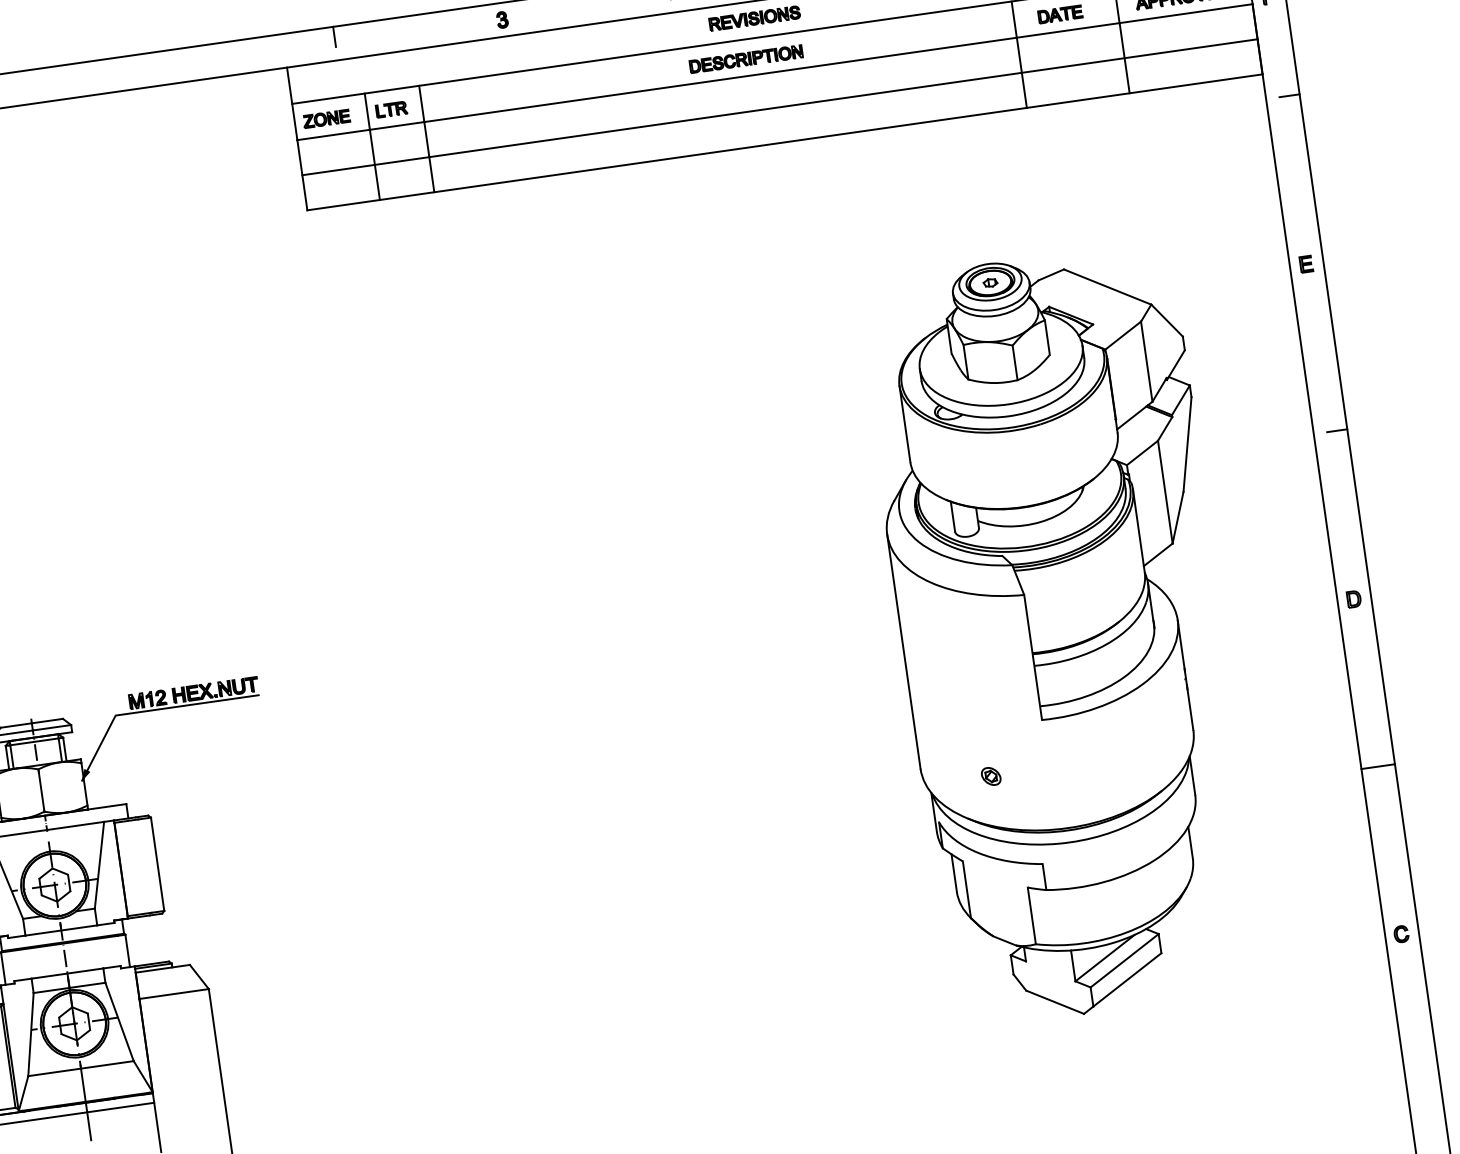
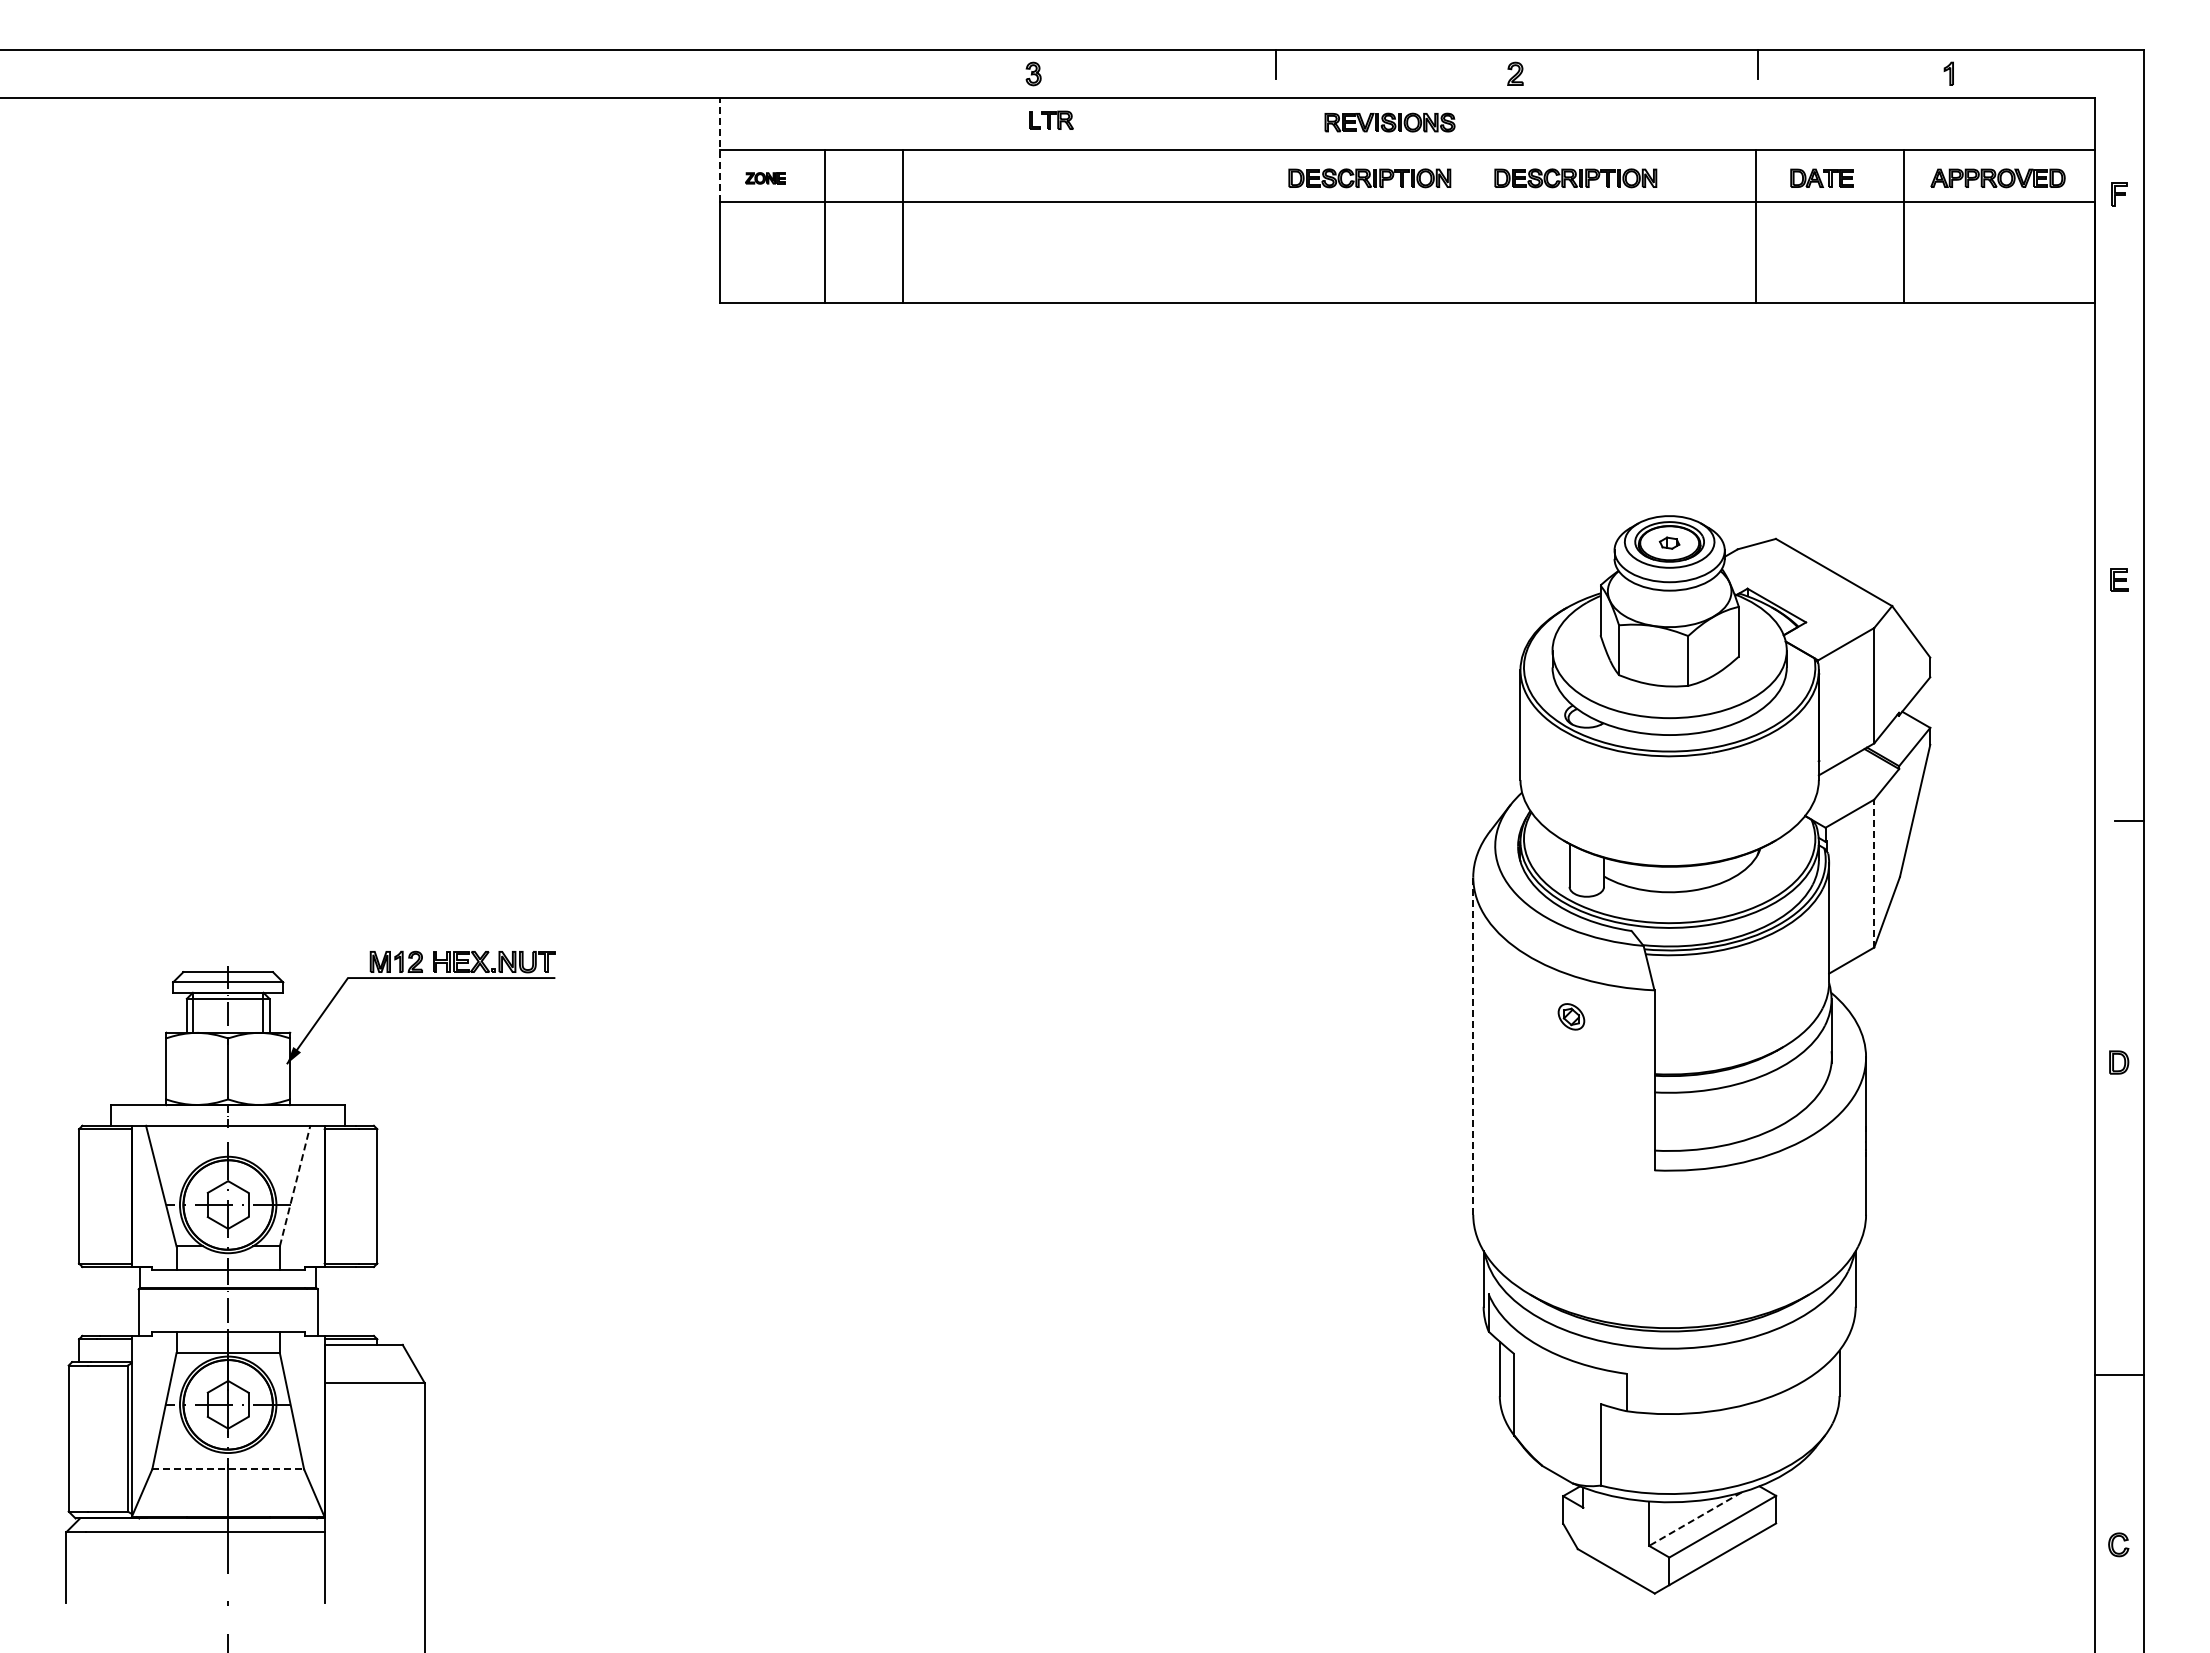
line: (334, 36) -> (793, 63), removed
part: (889, 38) -> (1575, 178), added
line: (1289, 96) -> (2128, 339), removed
line: (292, 103) -> (720, 149), solid -> dashed
line: (779, 106) -> (1407, 252), removed
part: (391, 109) -> (1051, 119), moved
part: (326, 119) -> (765, 178), size x0.6
line: (1165, 492) -> (1874, 873), solid -> dashed
line: (904, 651) -> (1473, 1046), solid -> dashed
line: (1378, 766) -> (2119, 1374), moved
part: (991, 776) -> (1571, 1016), moved
line: (99, 864) -> (295, 1185), solid -> dashed
line: (1105, 958) -> (1695, 1519), solid -> dashed
line: (81, 1068) -> (228, 1469), solid -> dashed

